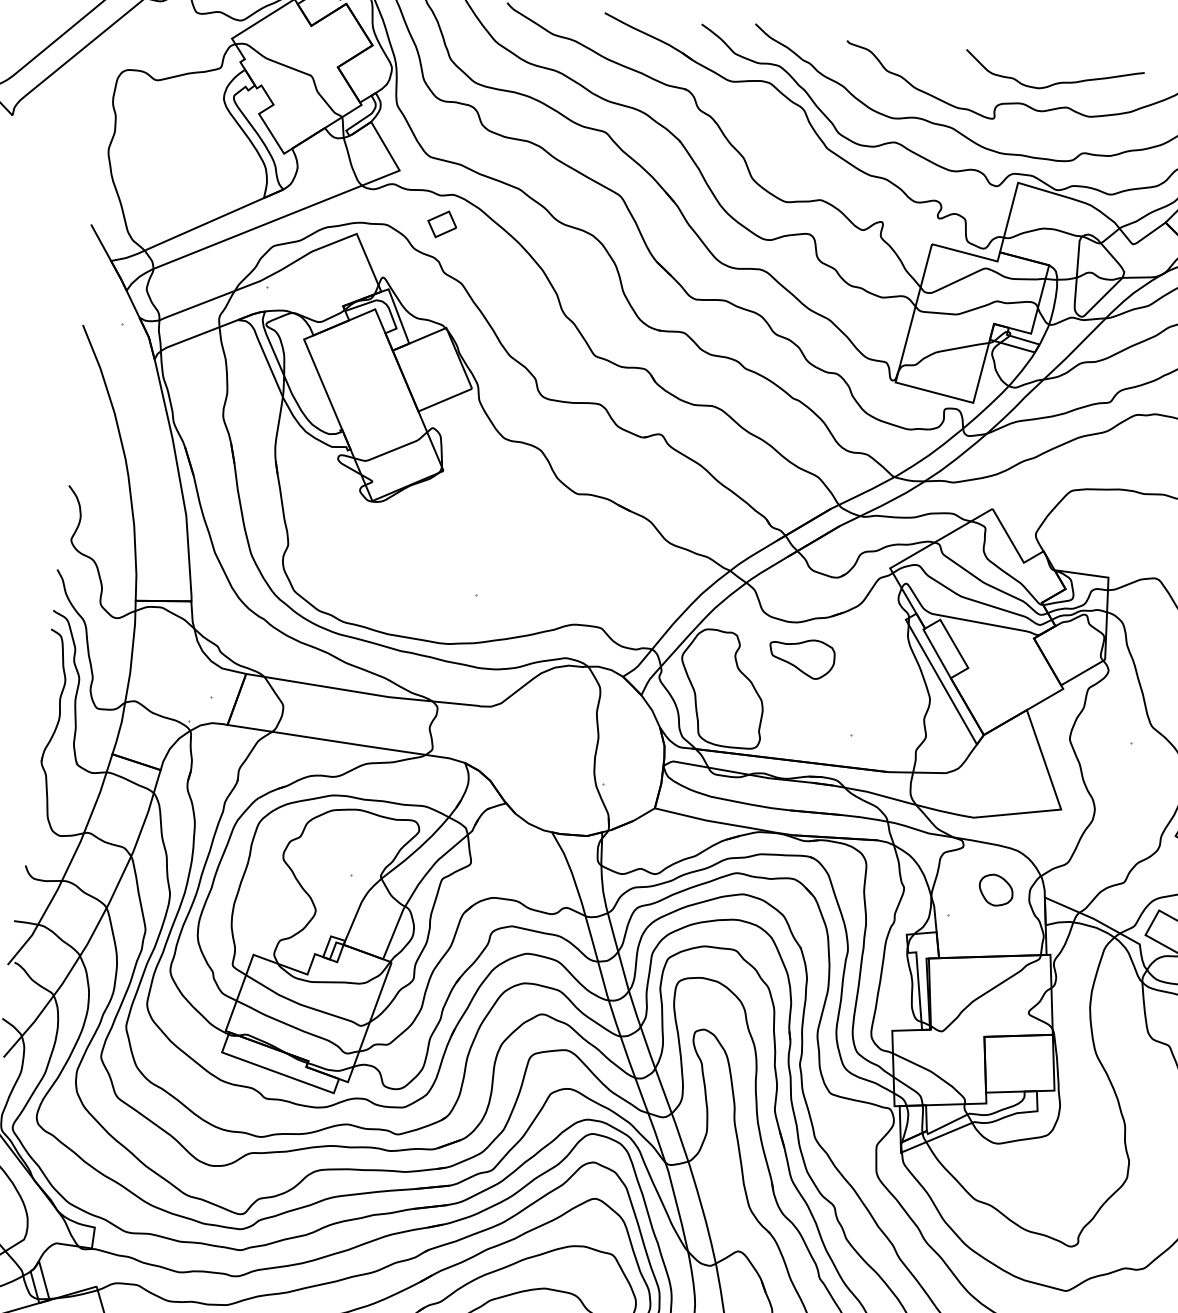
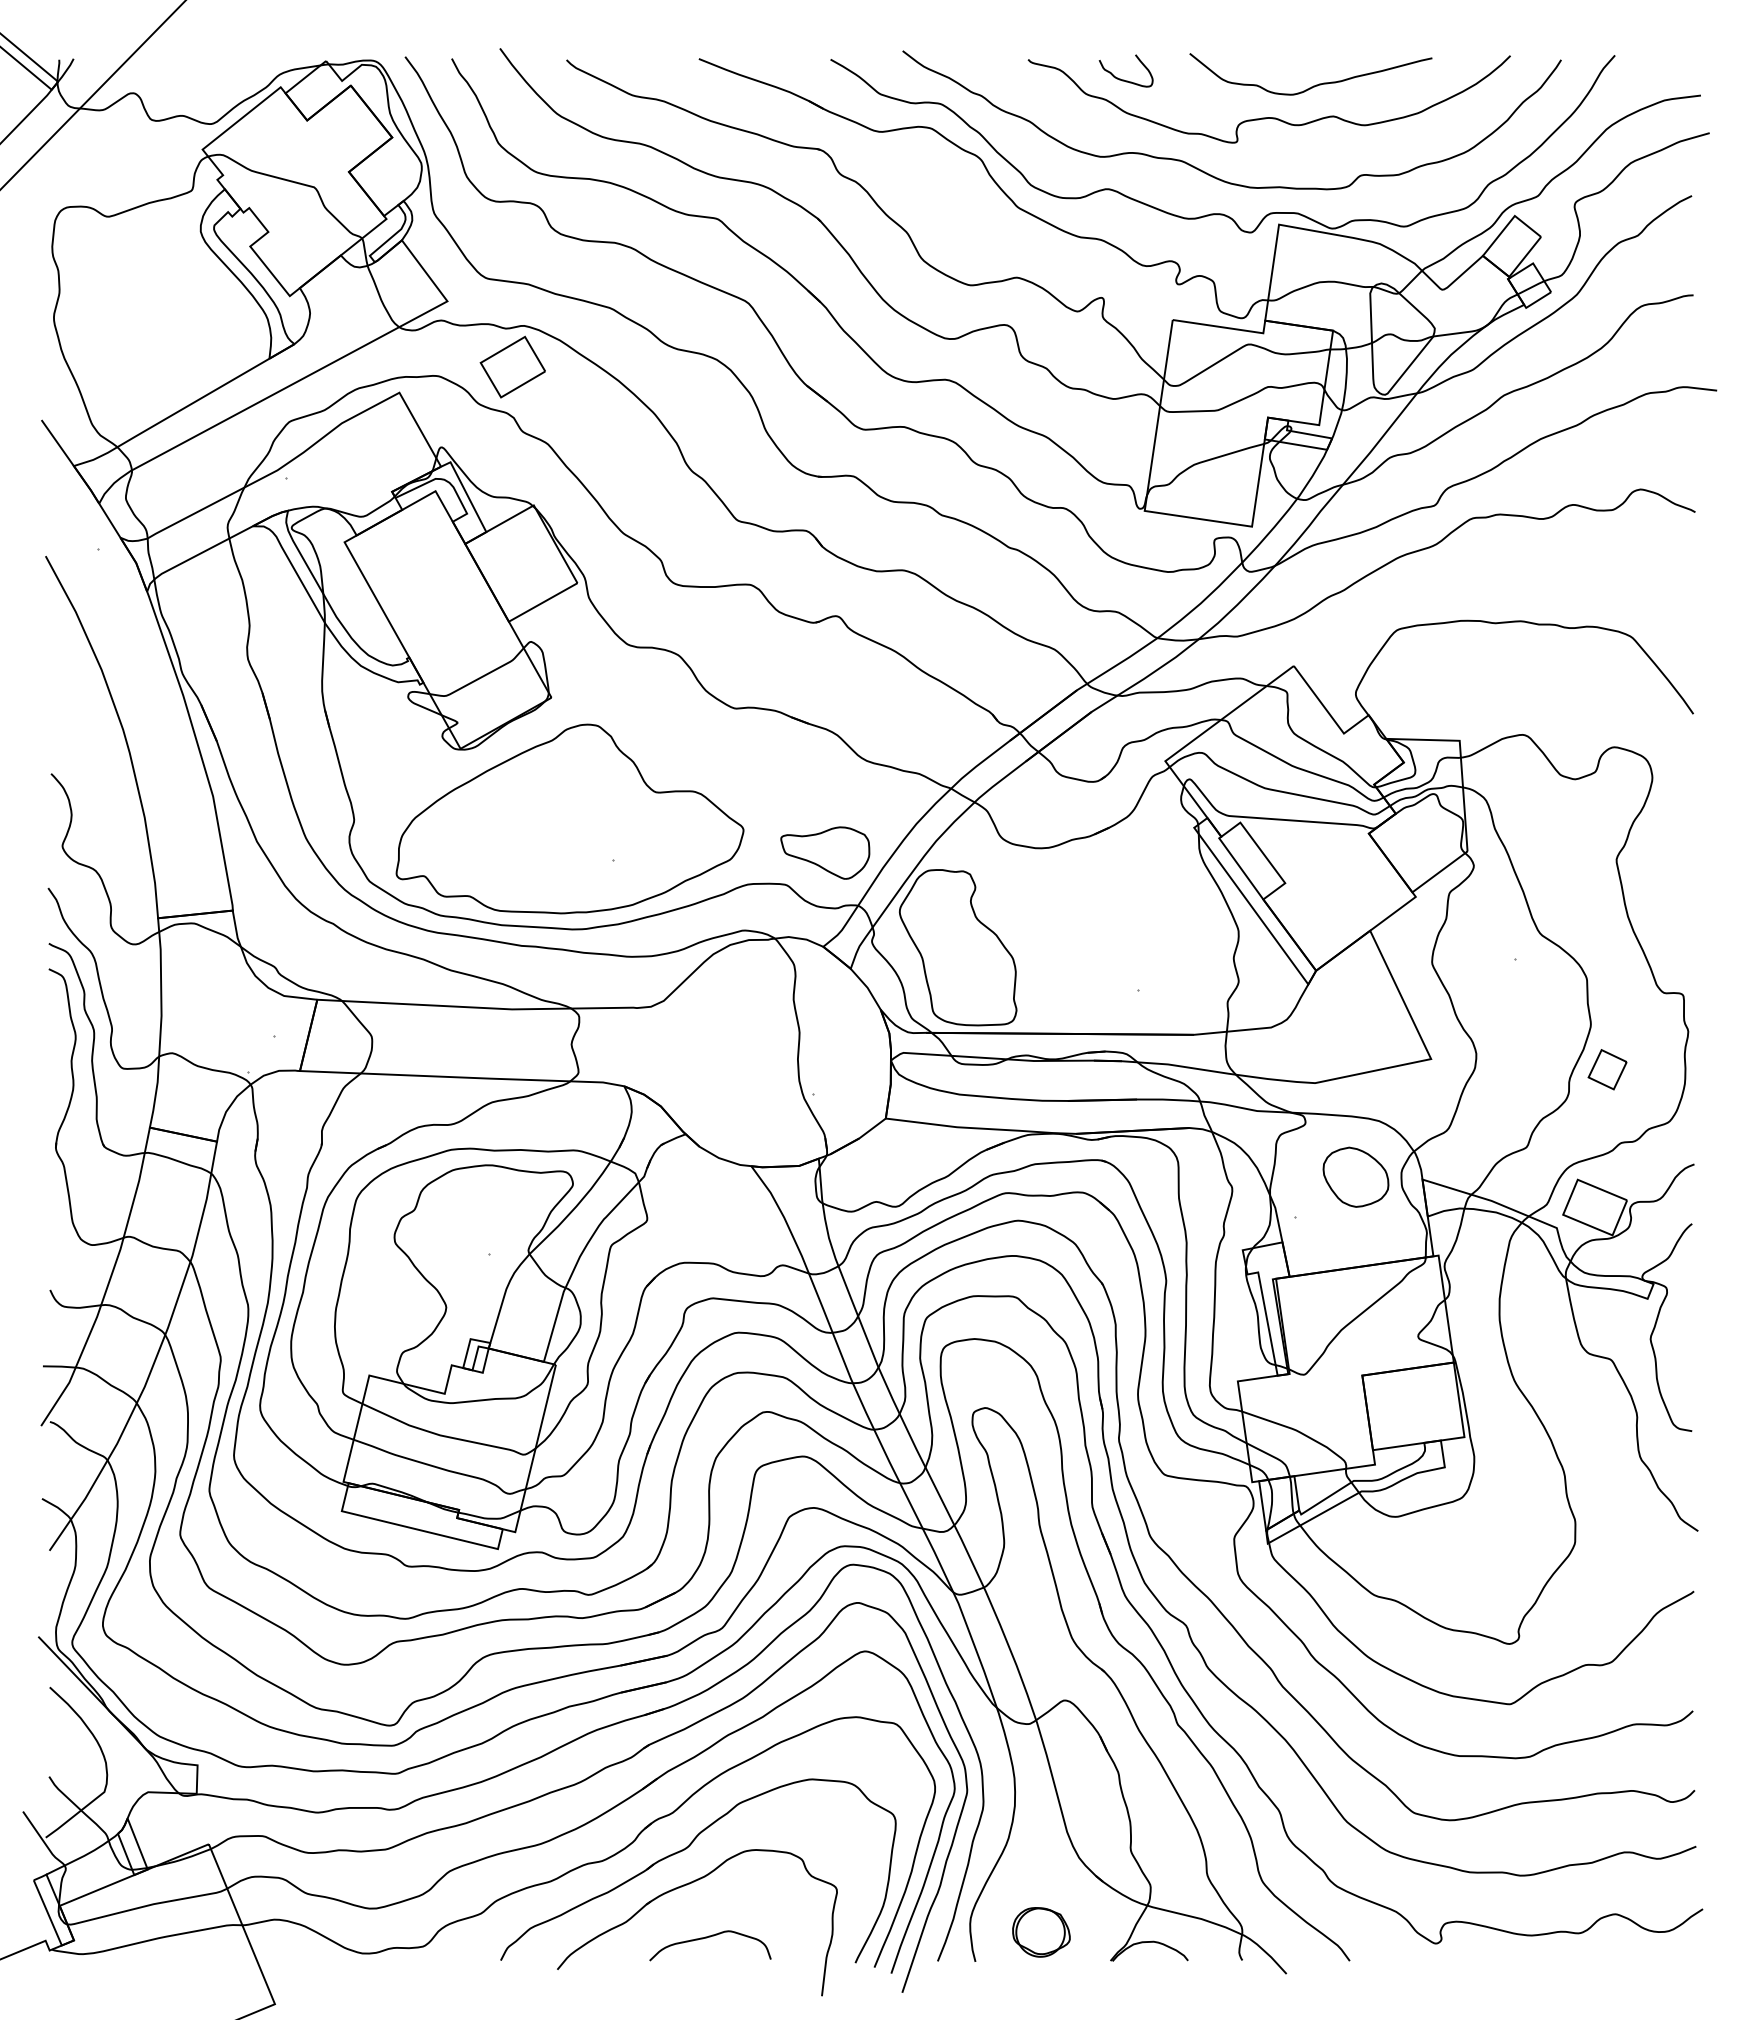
curve: (916, 63) -> (1124, 79), added
part: (442, 223) -> (512, 366), size x1.67
part: (446, 561) -> (569, 818), added
part: (801, 657) -> (825, 852), moved
part: (995, 889) -> (1355, 1176), size x1.43

